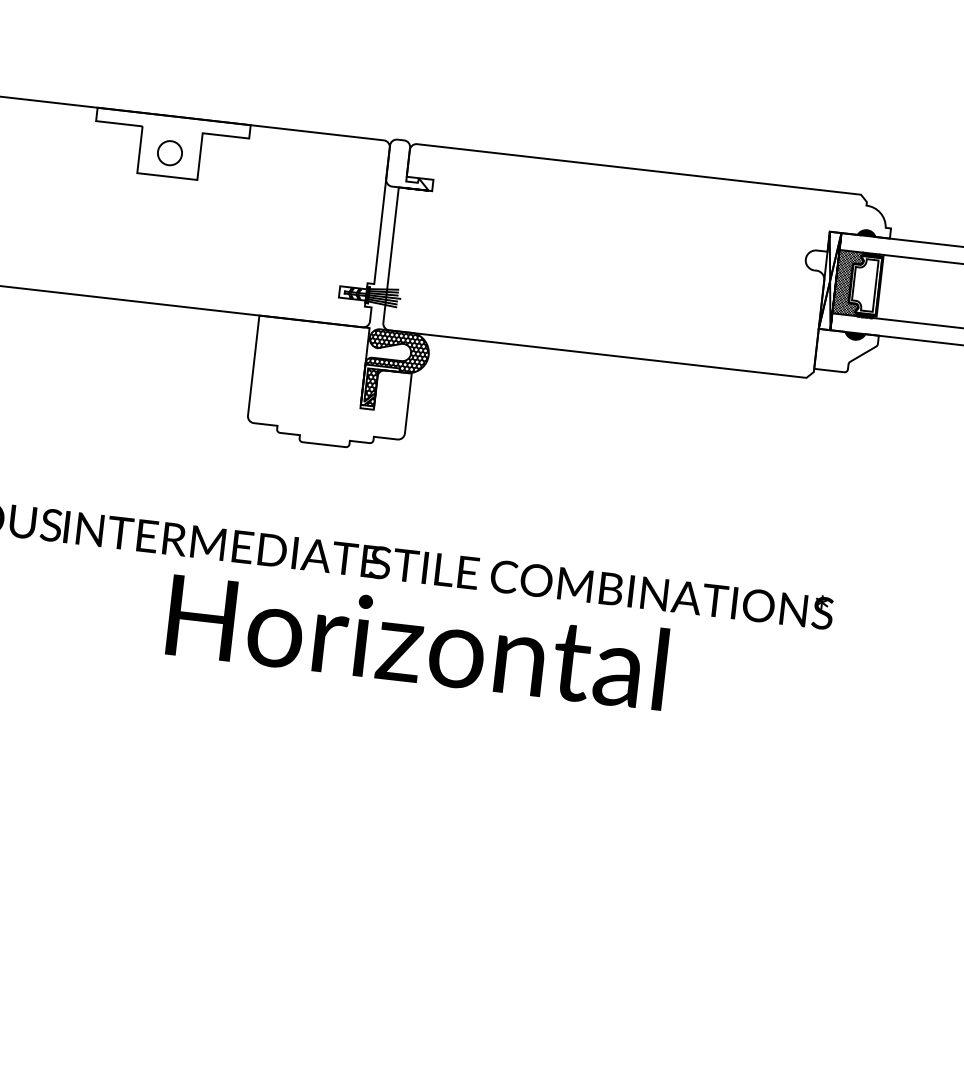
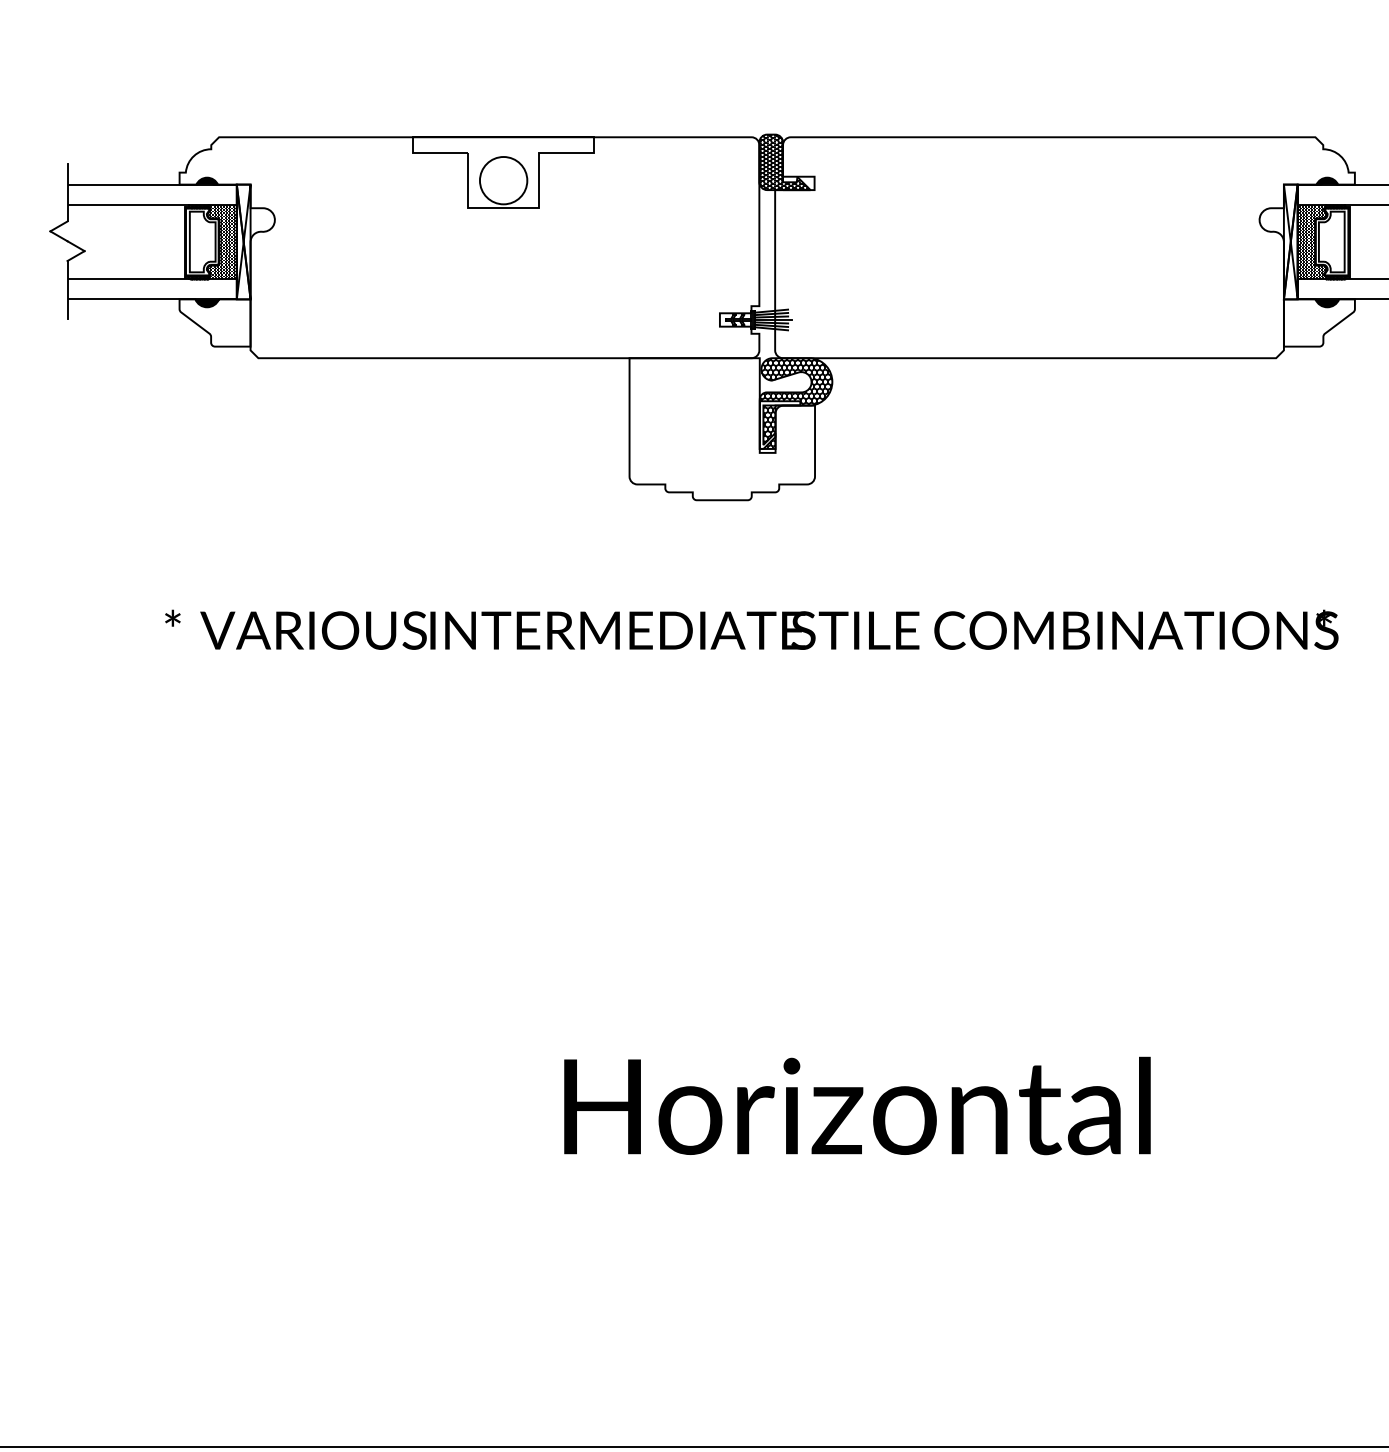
circle: (169, 153) -> (503, 180), size x1.67
hatch: (408, 164) -> (783, 162), added
text: (417, 641) -> (857, 1105), moved

